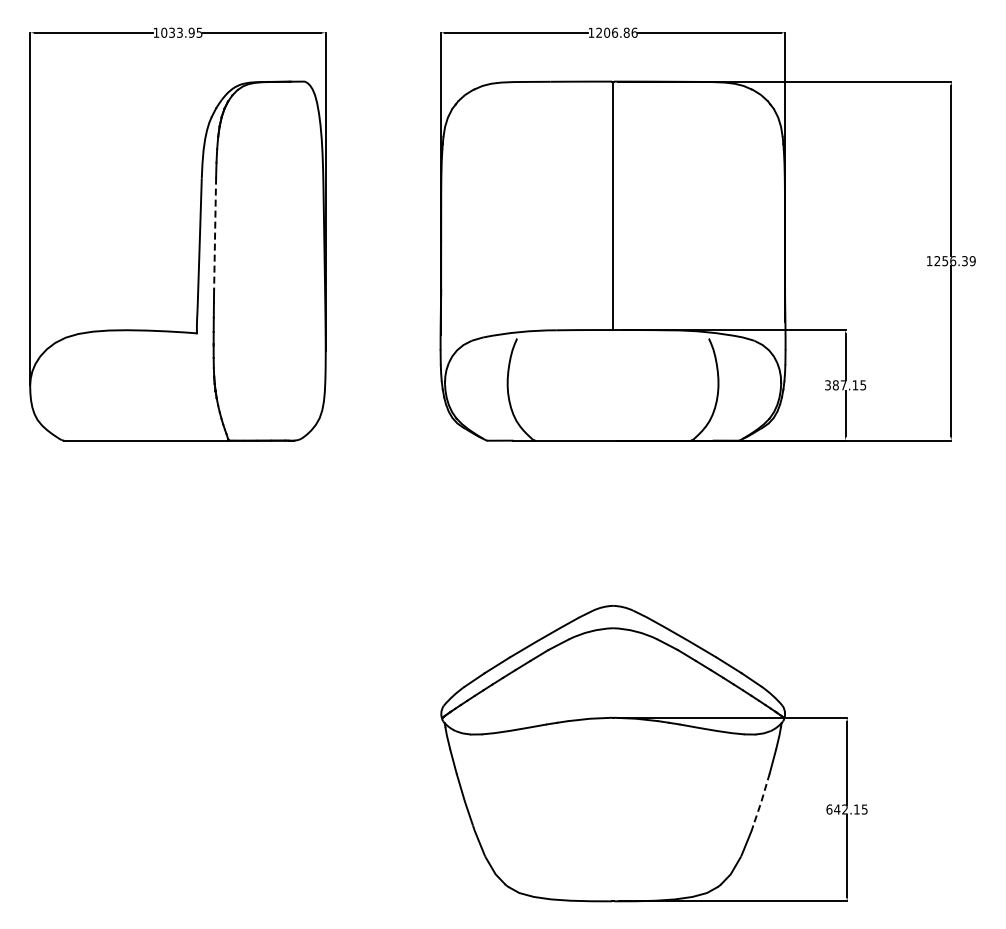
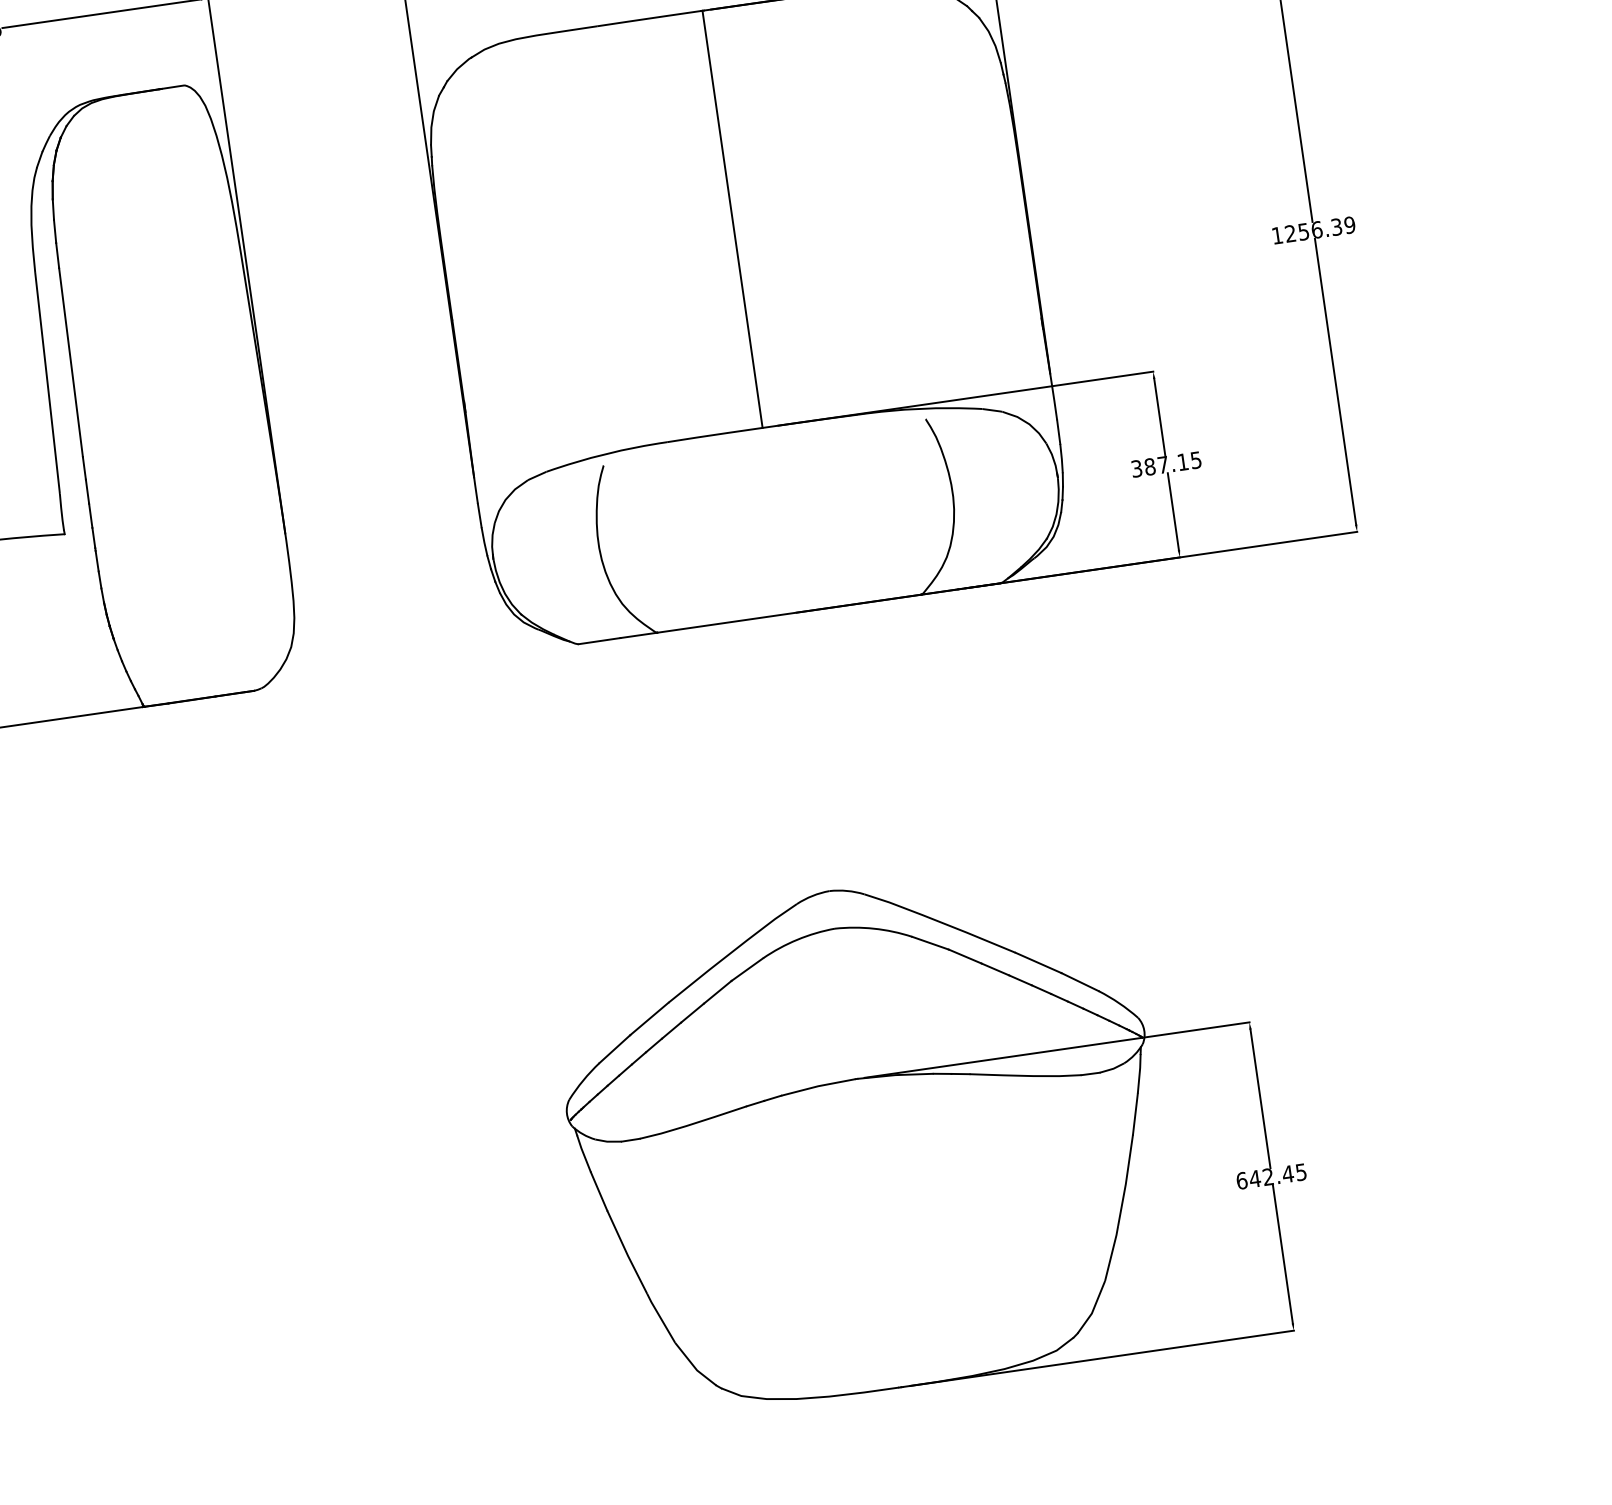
line: (215, 234) -> (71, 363), dashed -> solid
line: (762, 798) -> (1126, 1178), dashed -> solid
text: (856, 809) -> (1287, 1174), 642.15 -> 642.45

